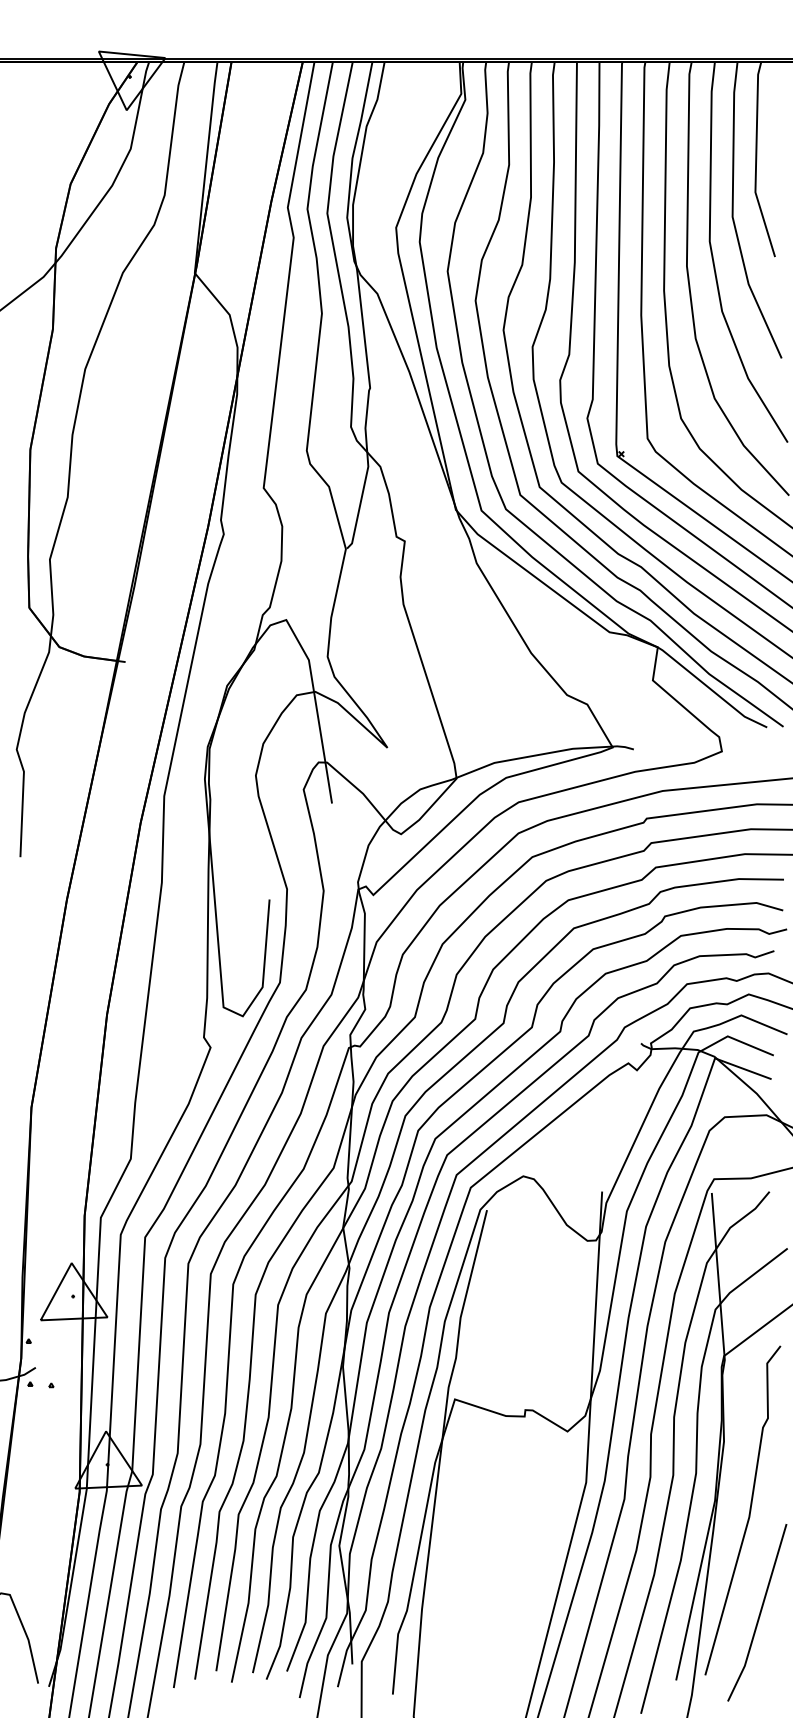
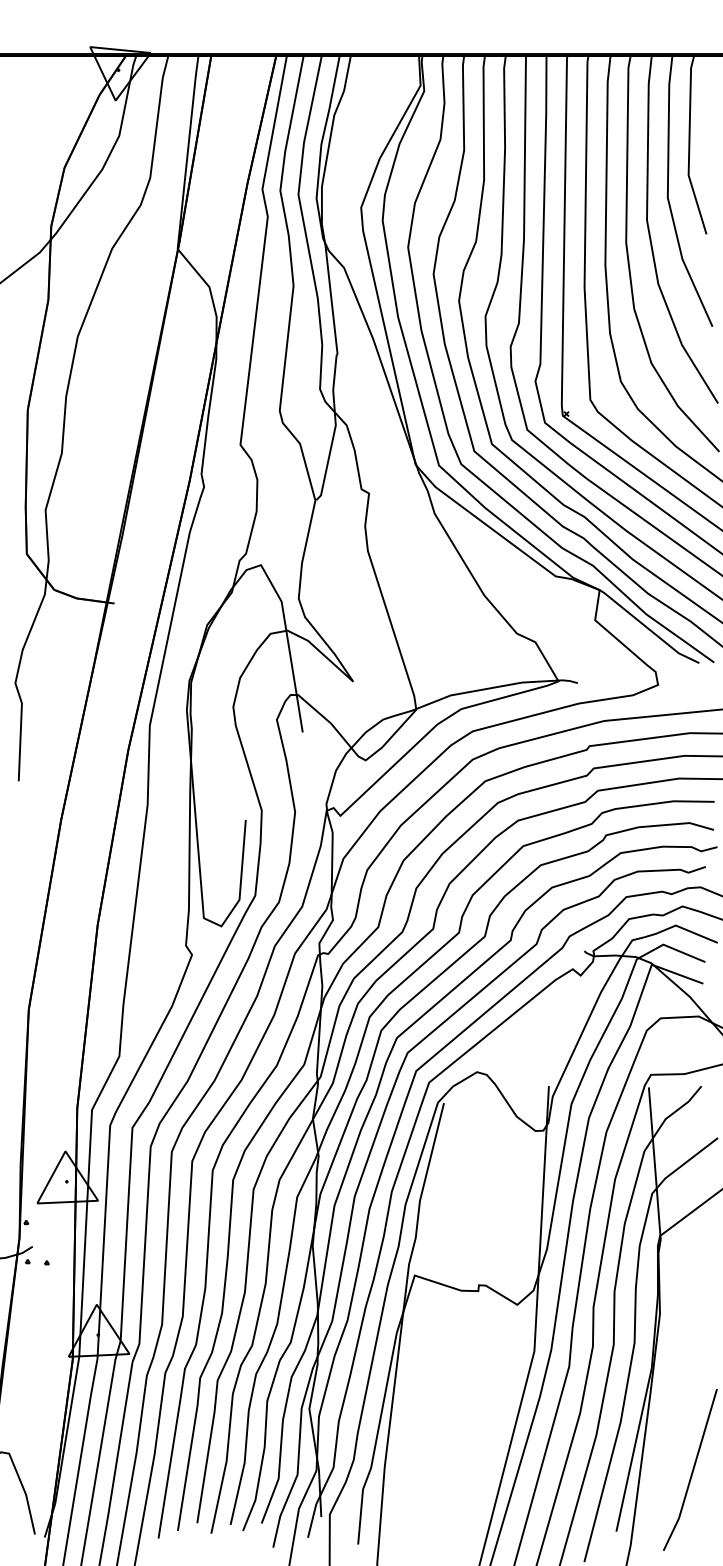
curve: (749, 1510) -> (683, 1376), removed

